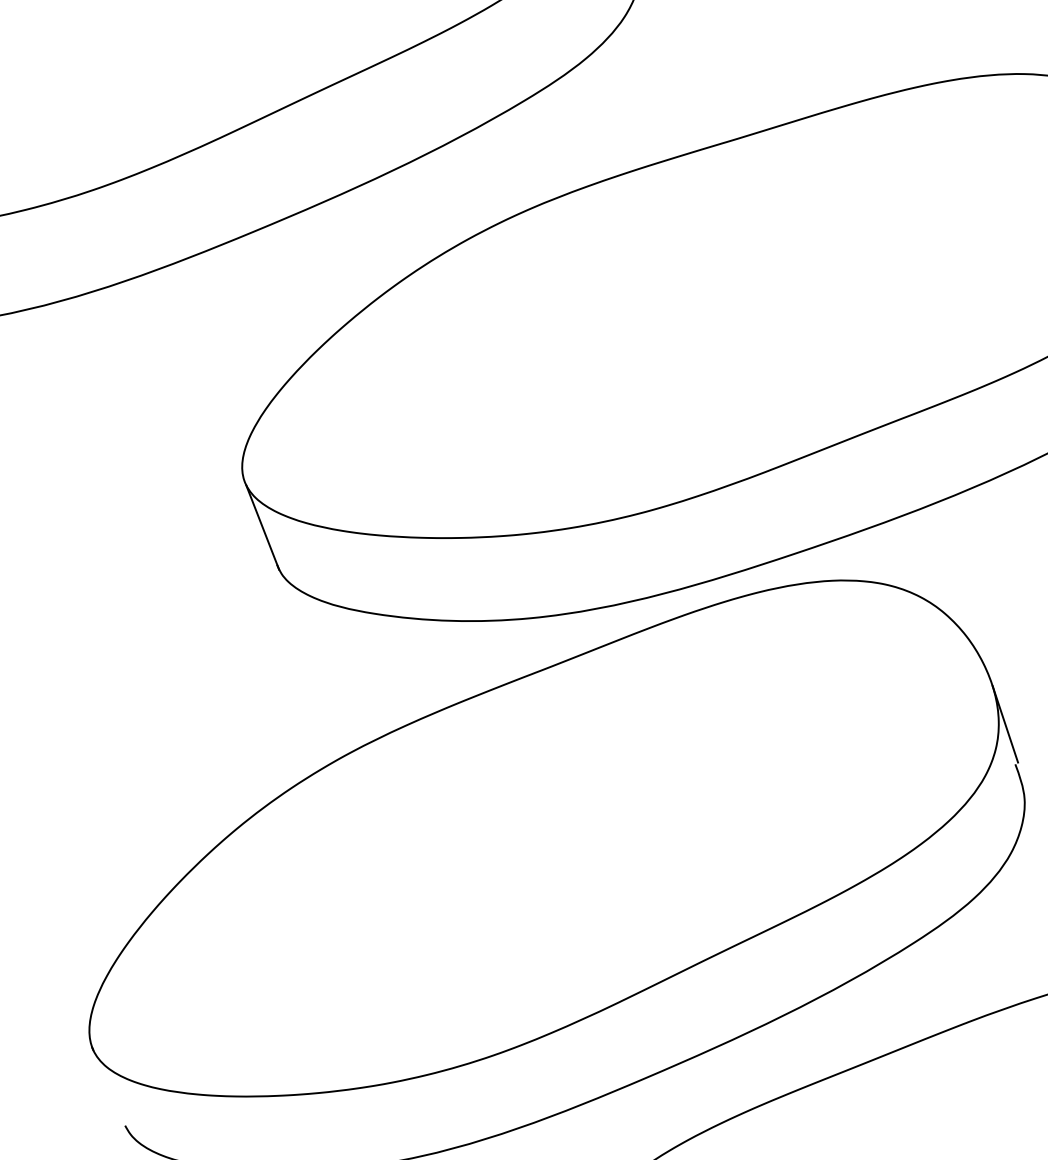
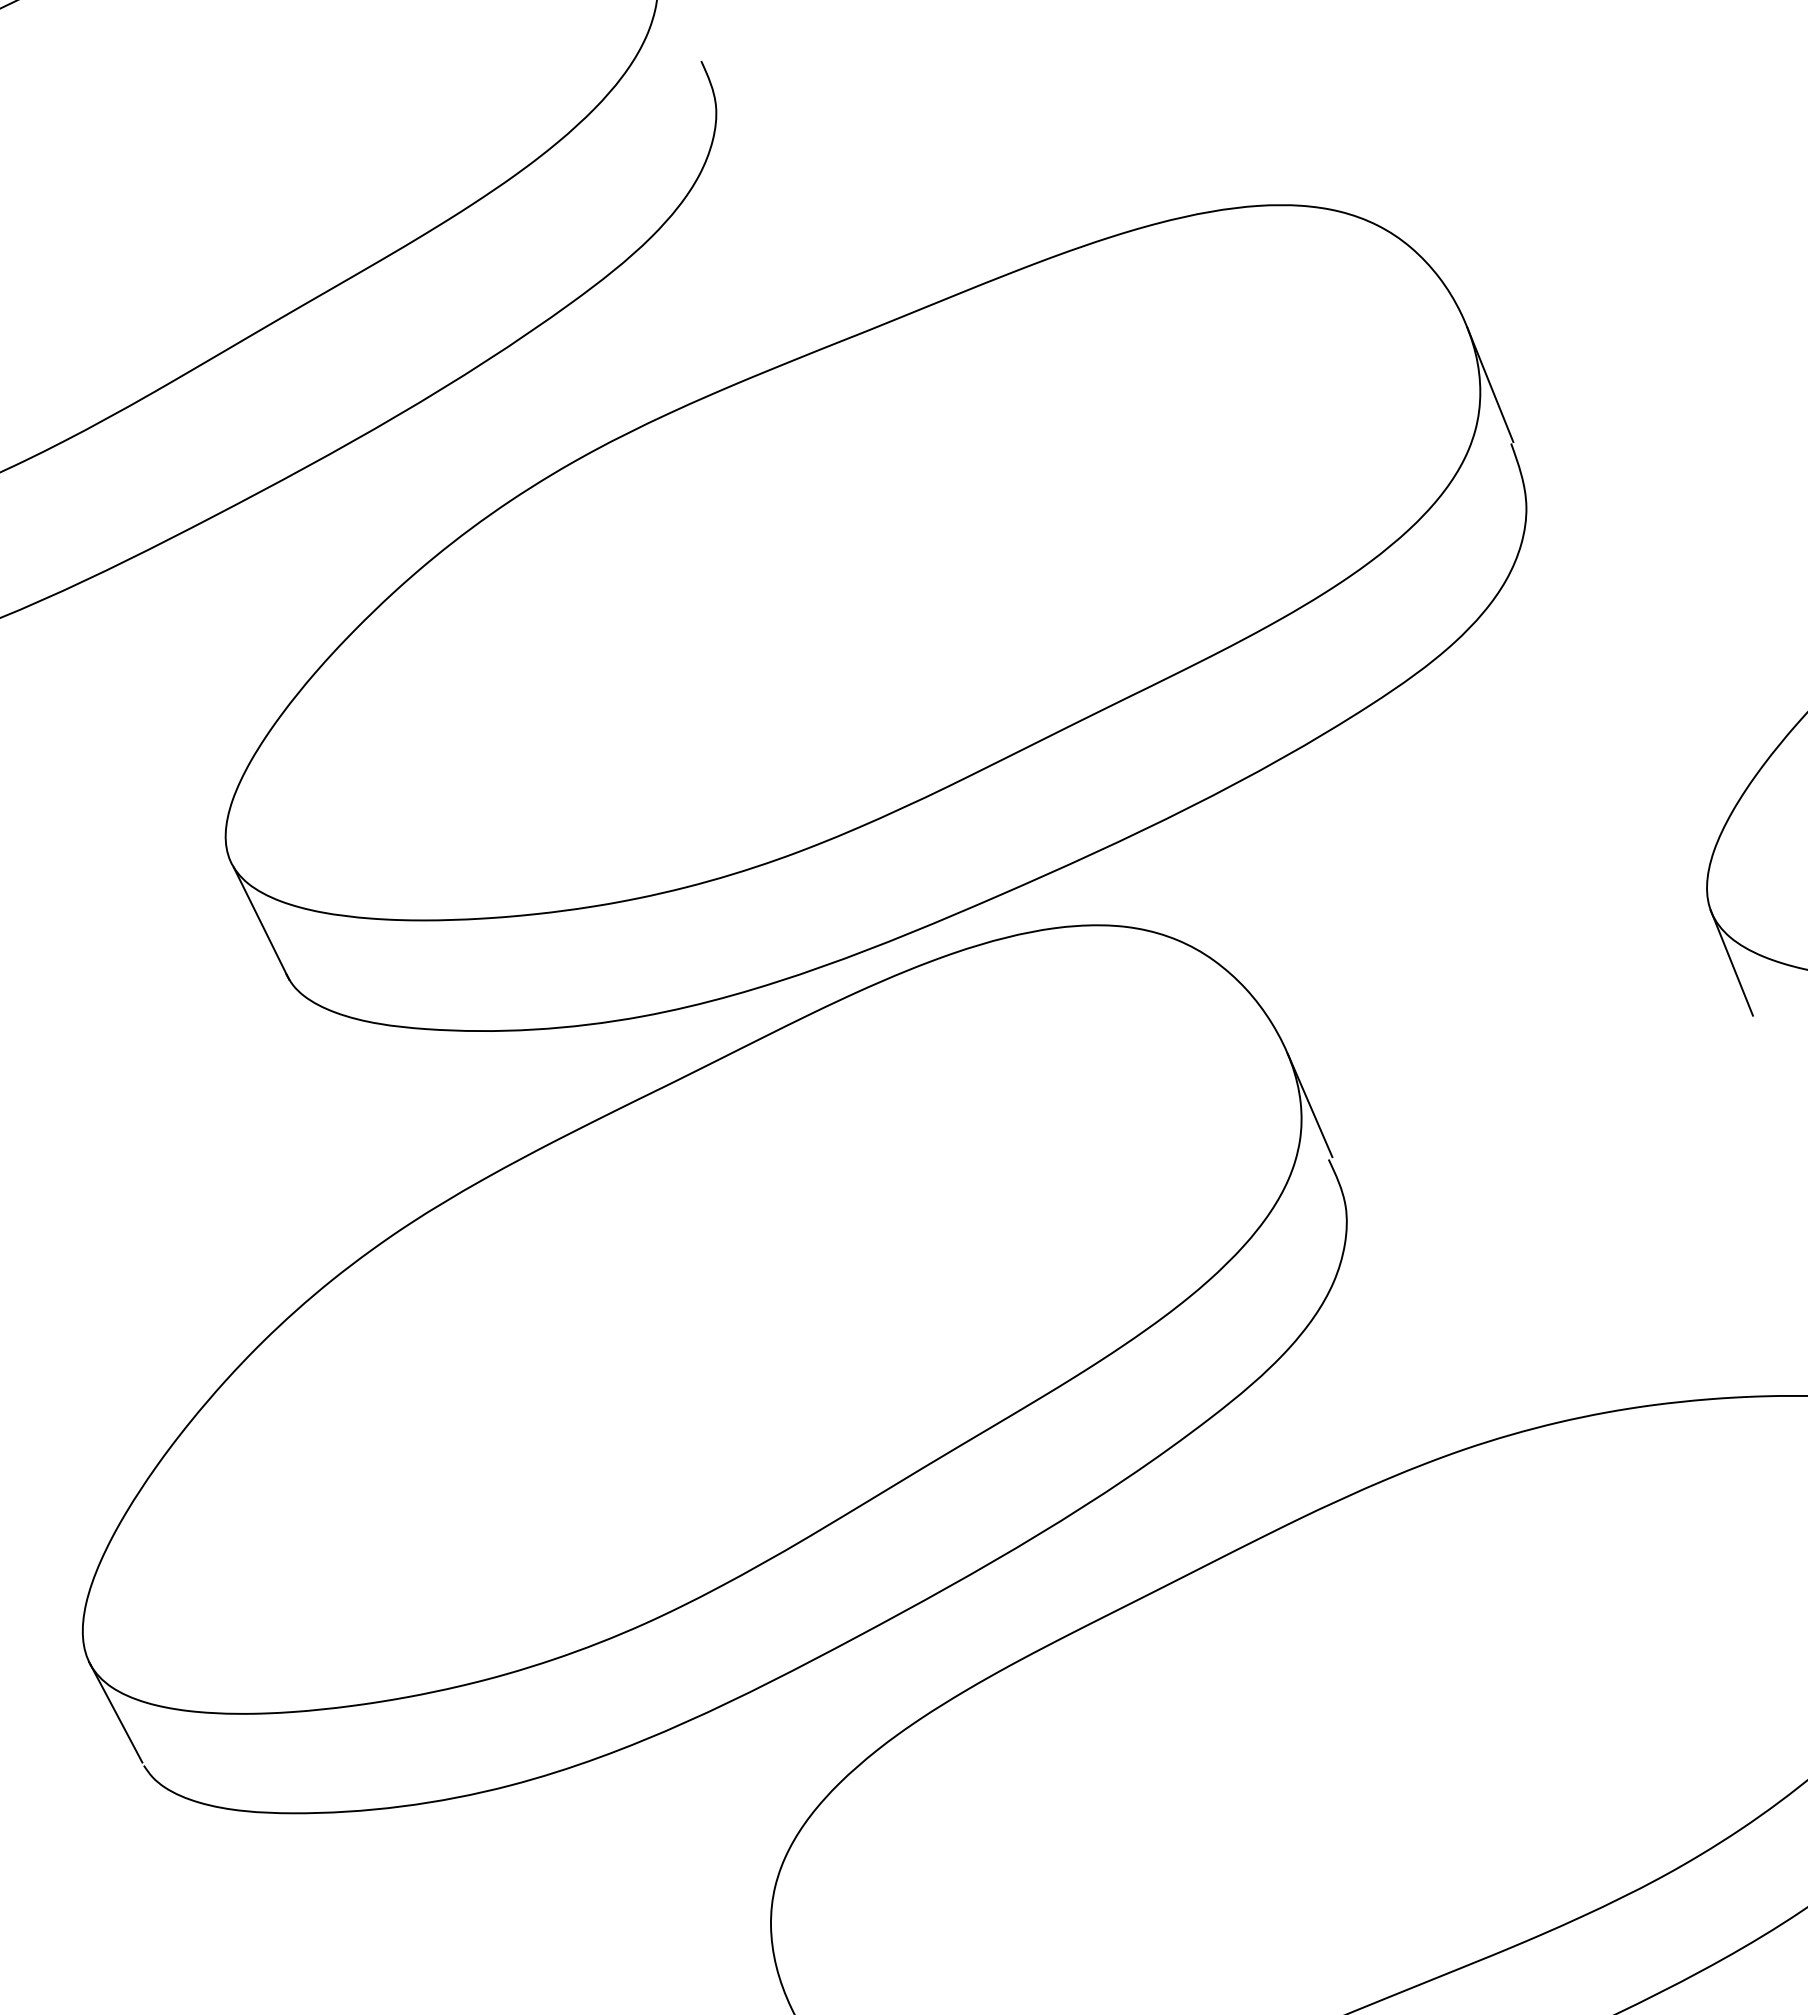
line: (108, 1086) -> (116, 1713), added

